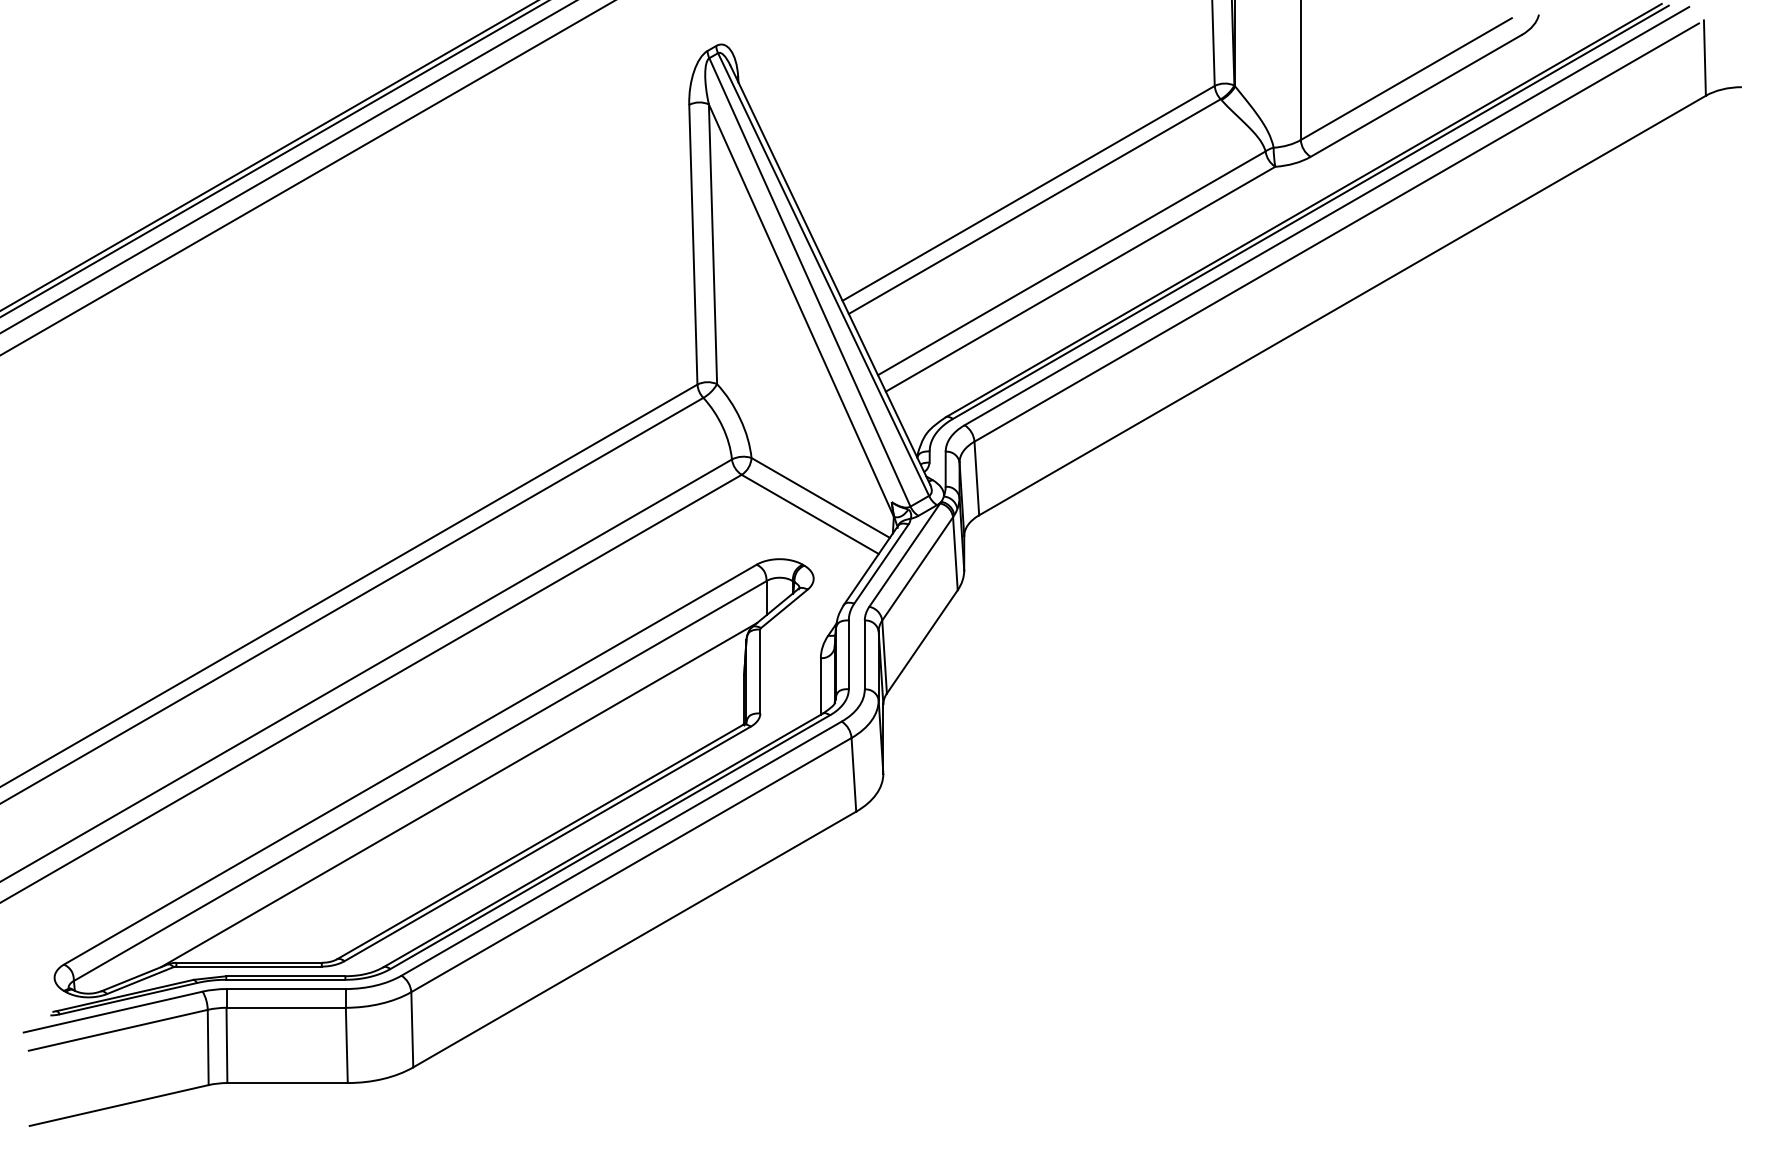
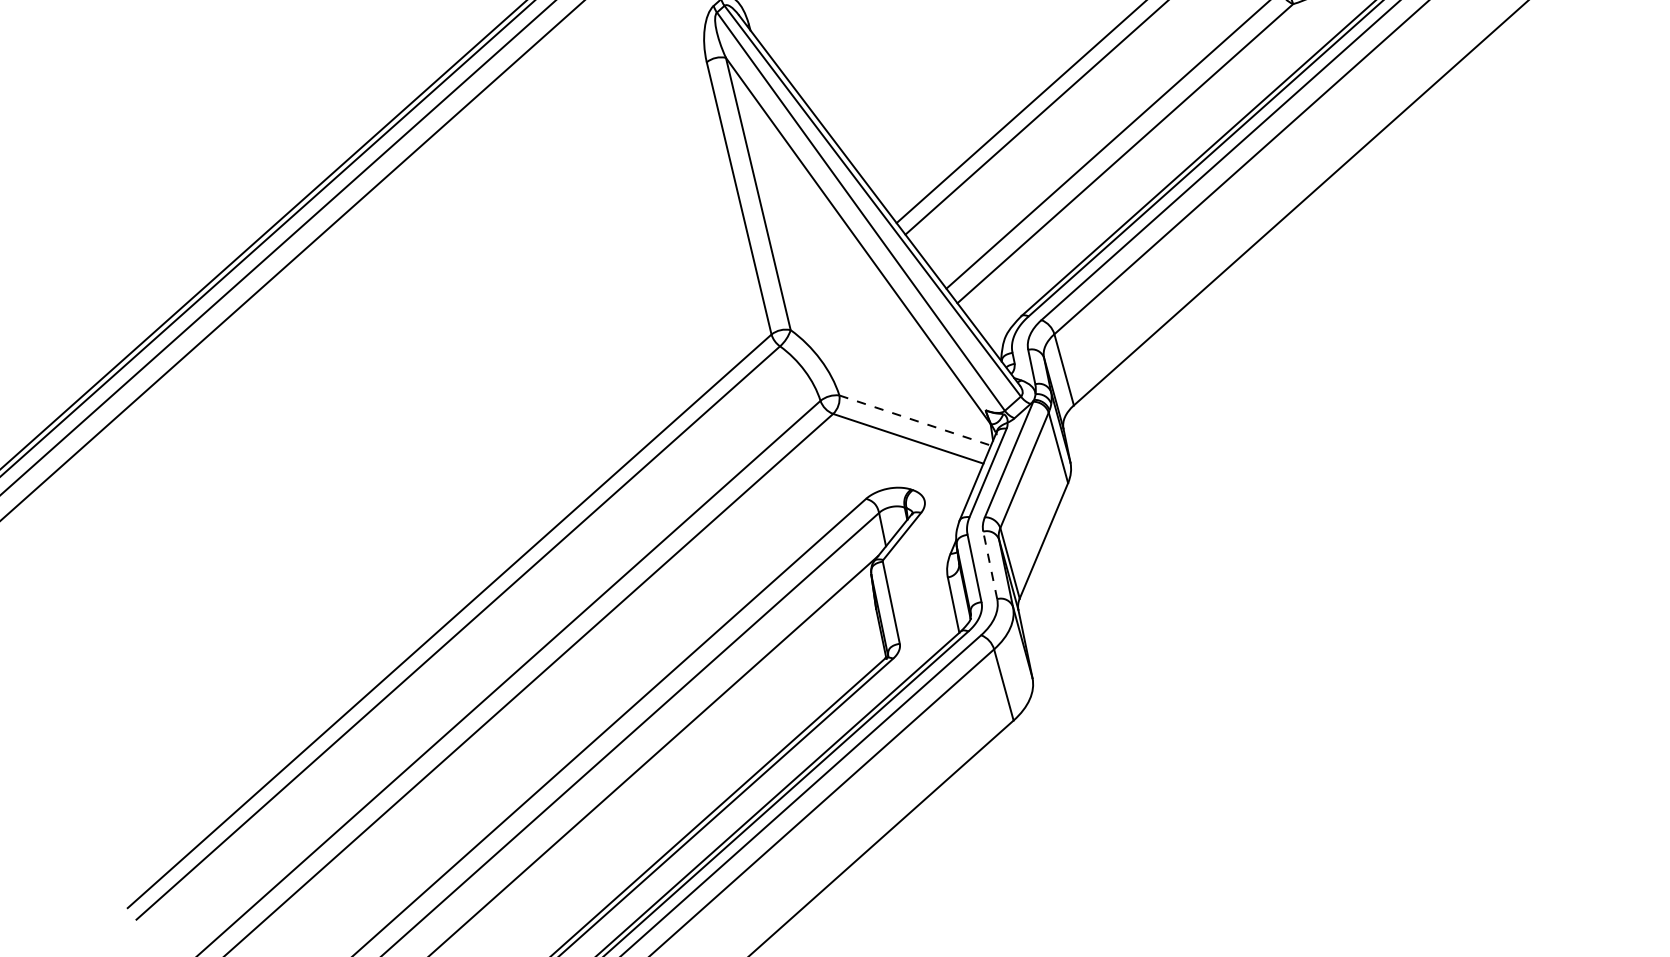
line: (820, 497) -> (914, 420), solid -> dashed
line: (864, 654) -> (989, 564), solid -> dashed

